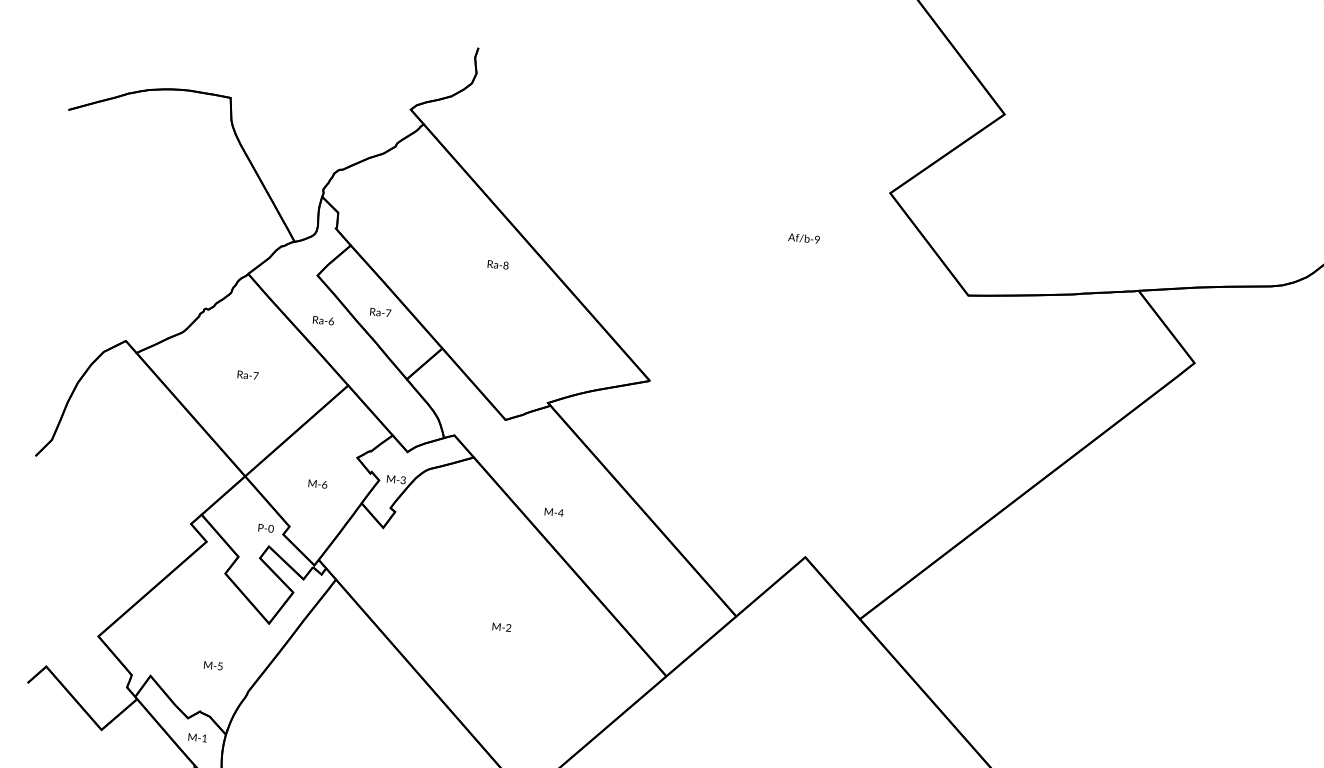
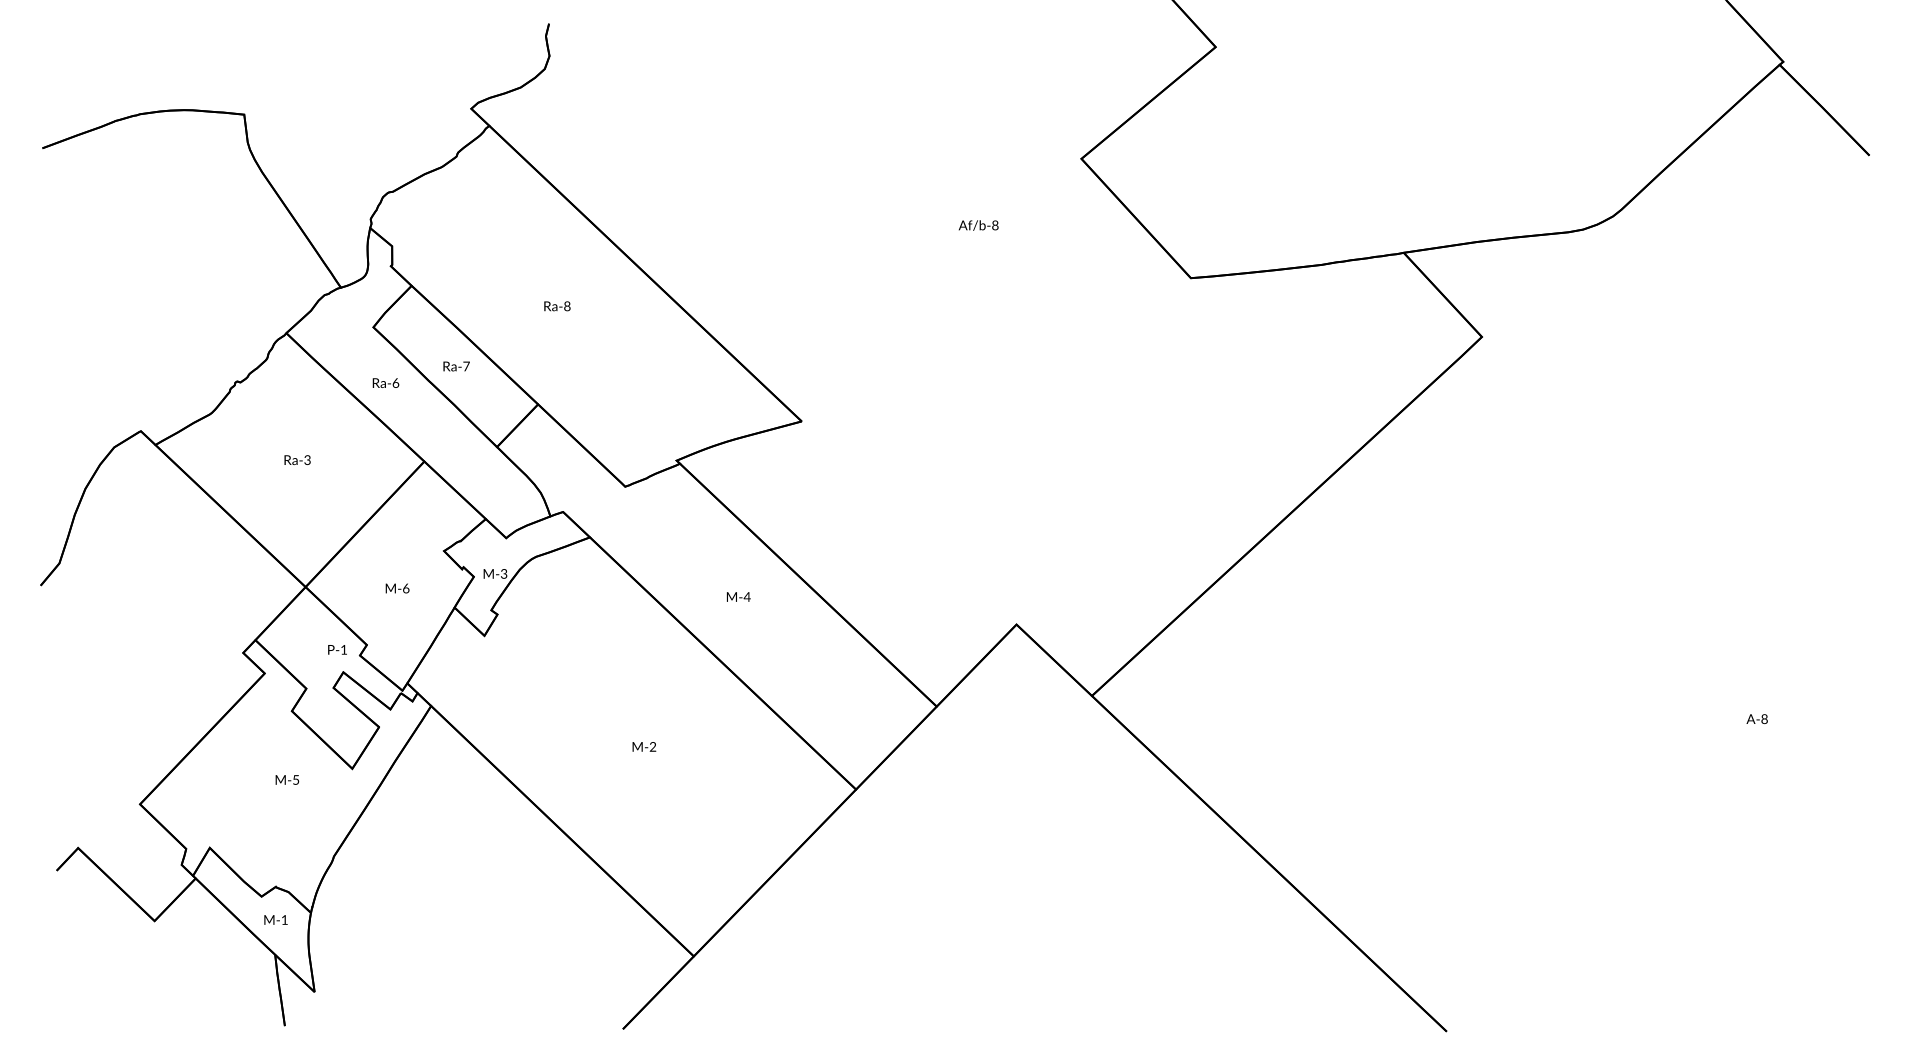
text: (817, 240) -> (995, 226), Af/b-9 -> Af/b-8
text: (498, 265) -> (557, 306), moved
text: (255, 376) -> (307, 460), Ra-7 -> Ra-3
text: (553, 511) -> (738, 596), moved
text: (270, 528) -> (343, 649), P-0 -> P-1
text: (213, 665) -> (287, 779), moved

